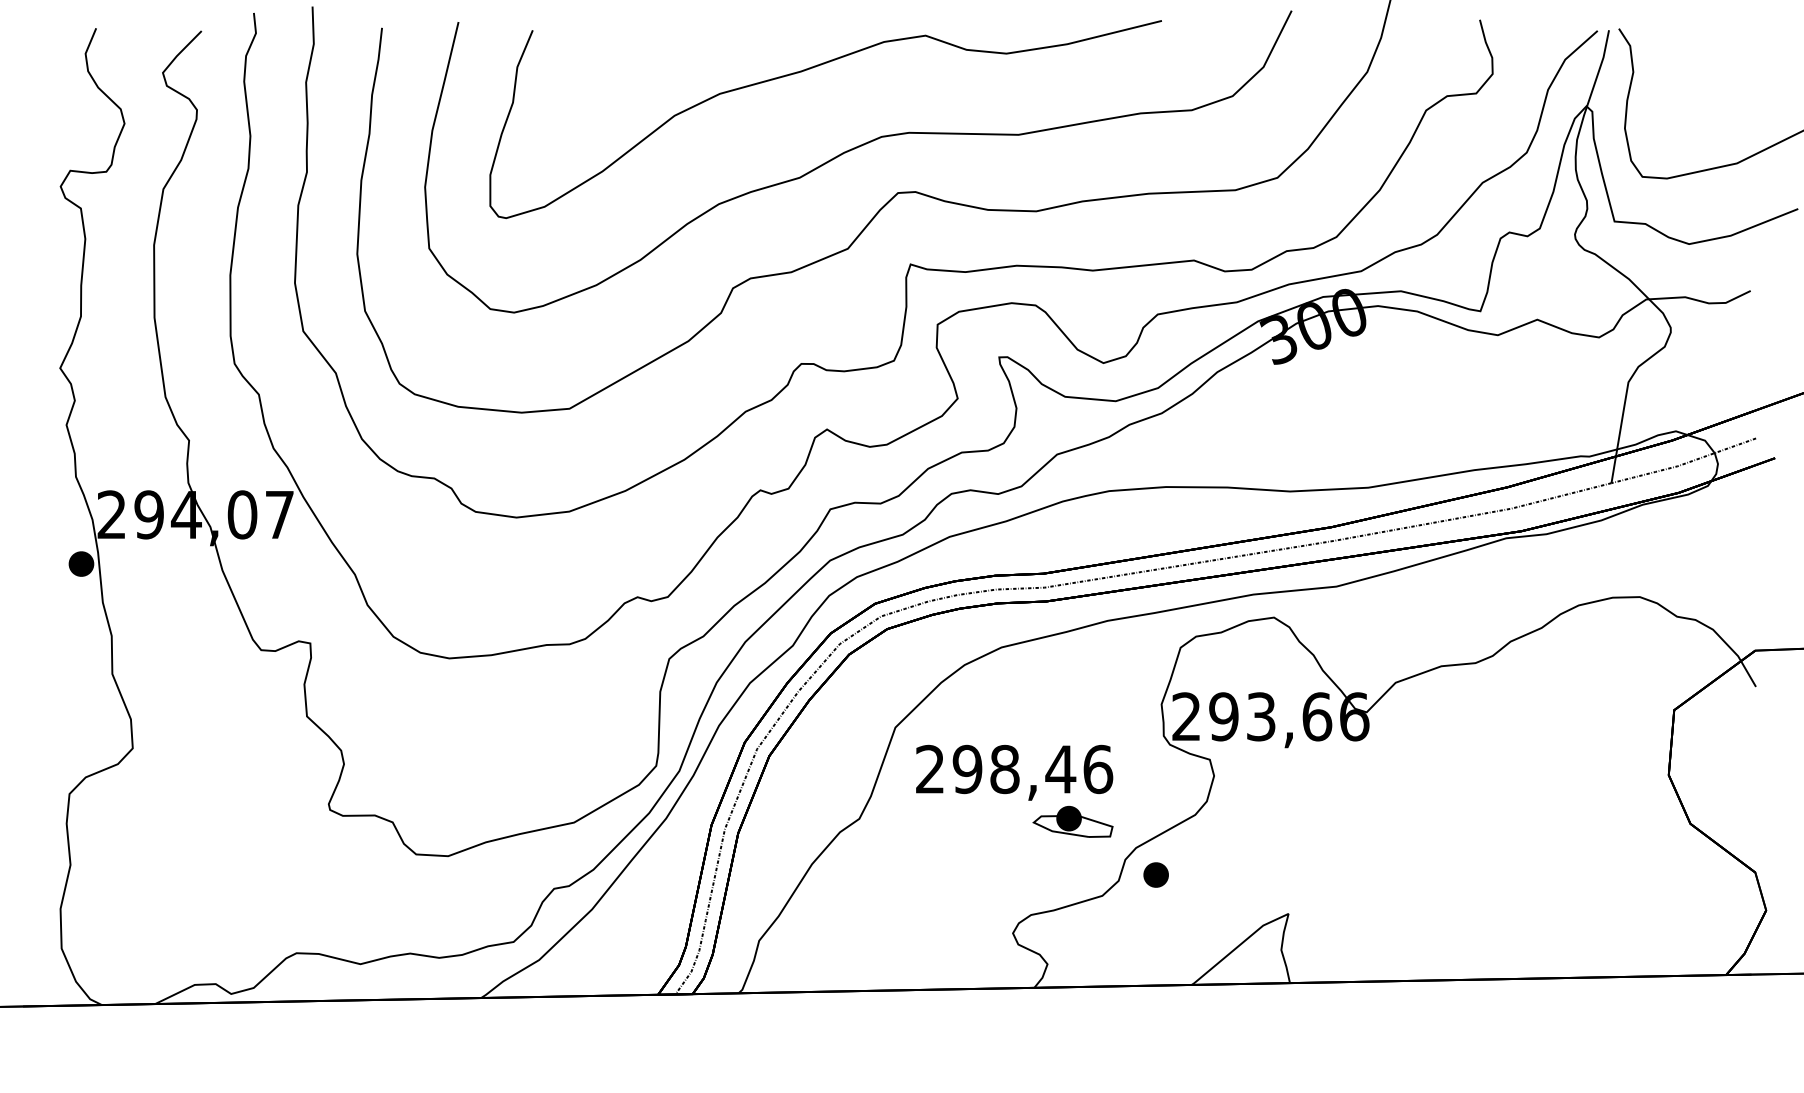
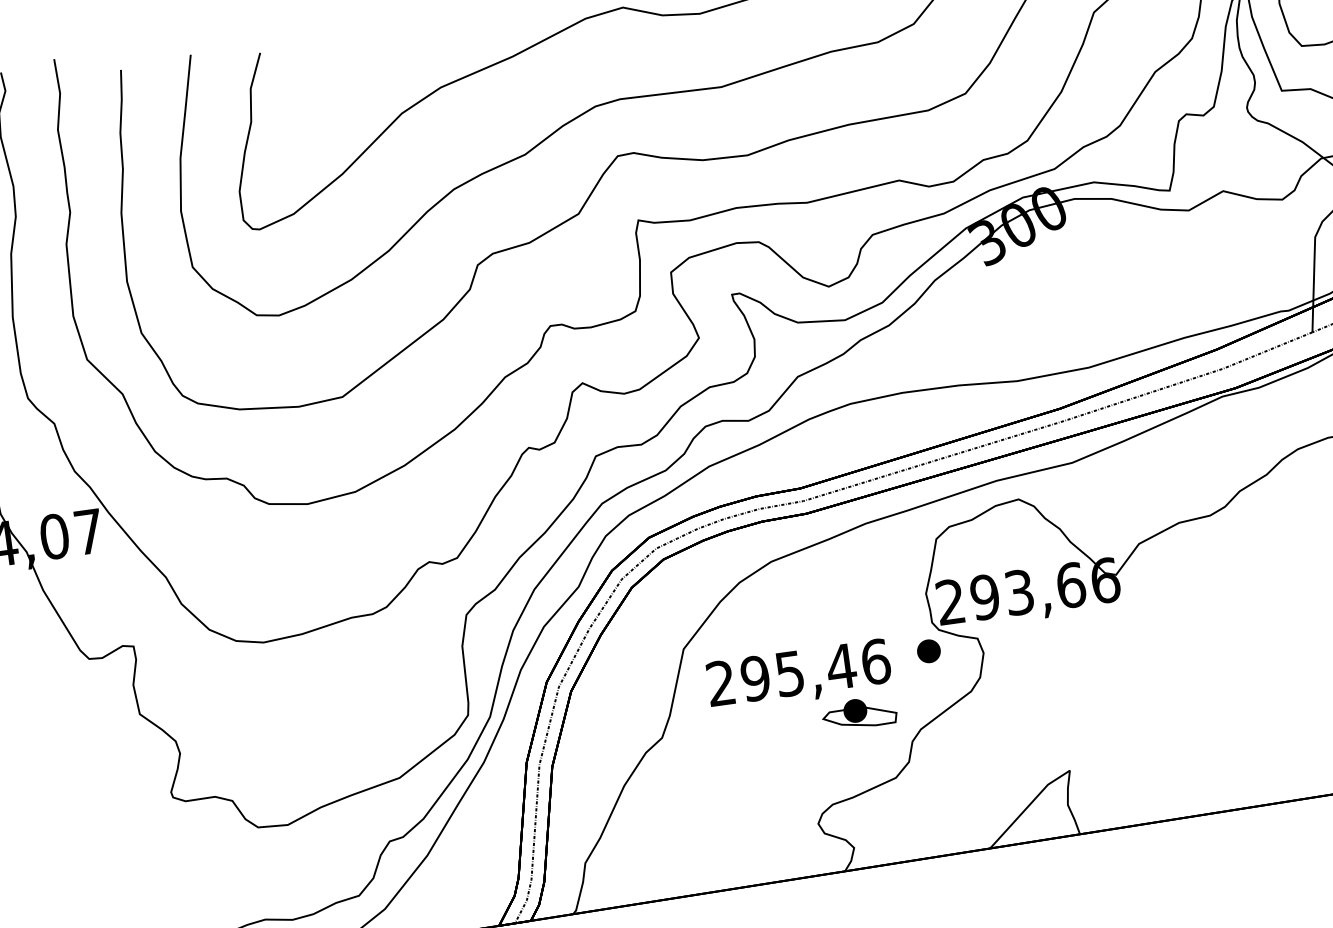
text: (1004, 769) -> (789, 673), 298,46 -> 295,46
part: (1155, 874) -> (928, 650), moved

